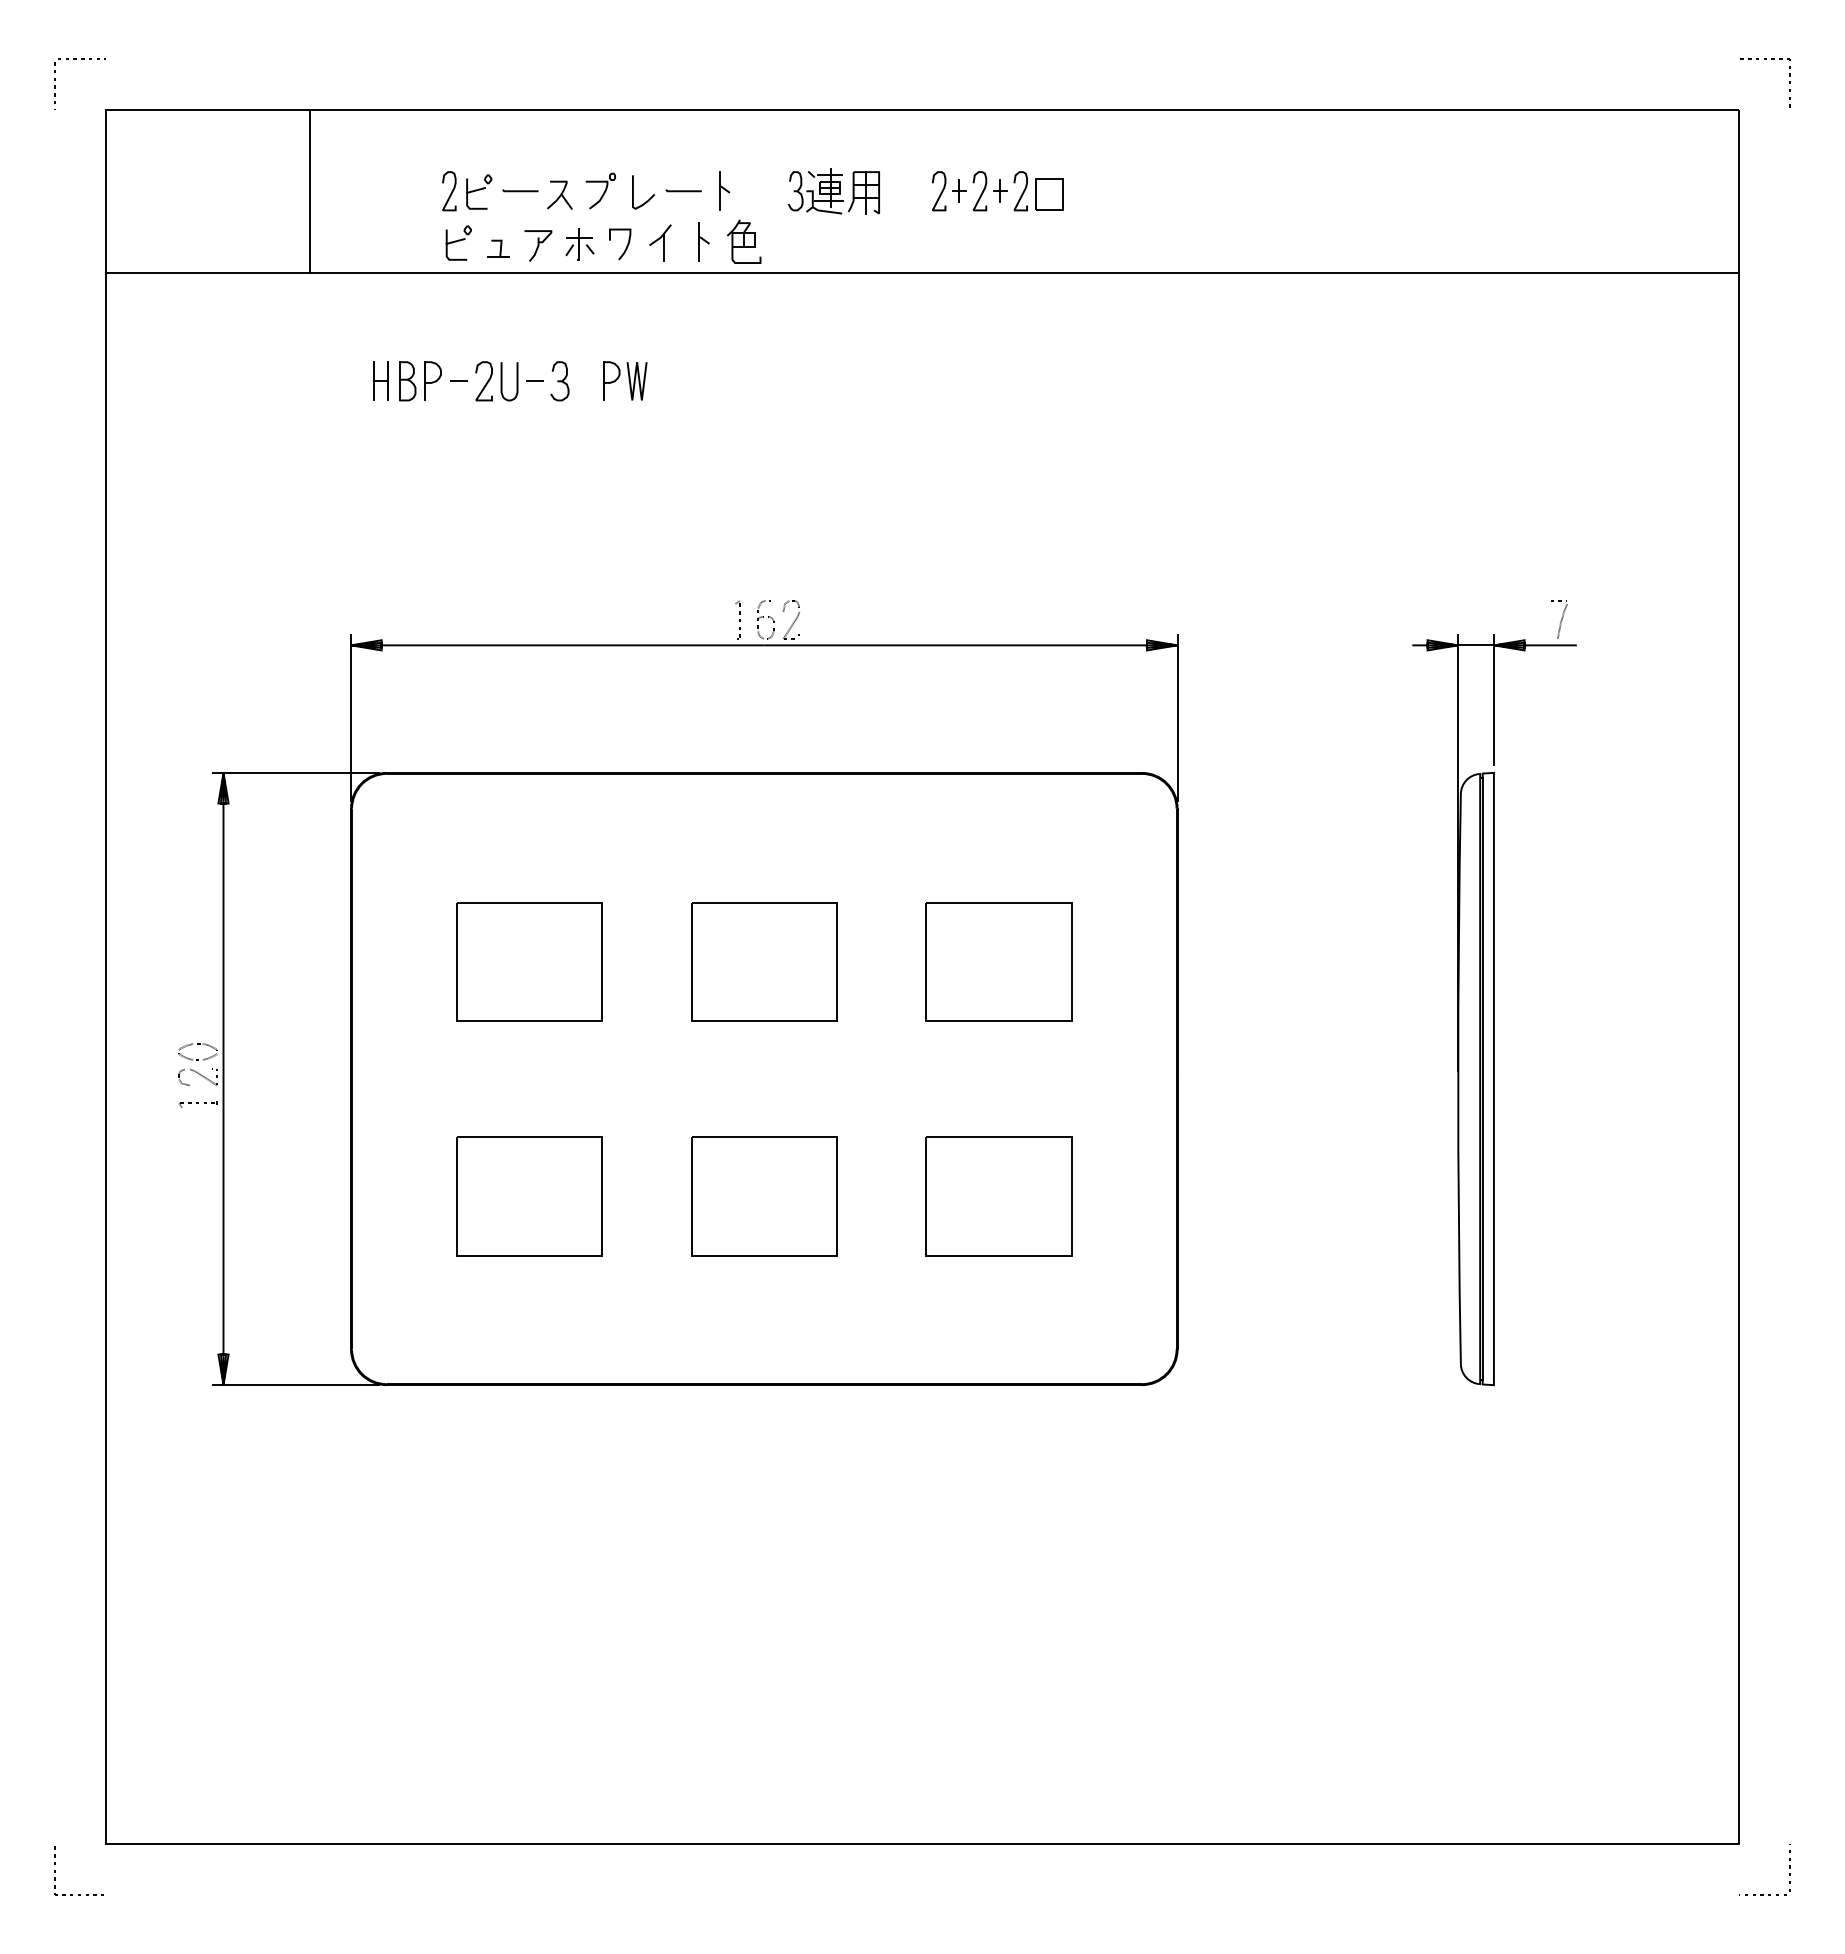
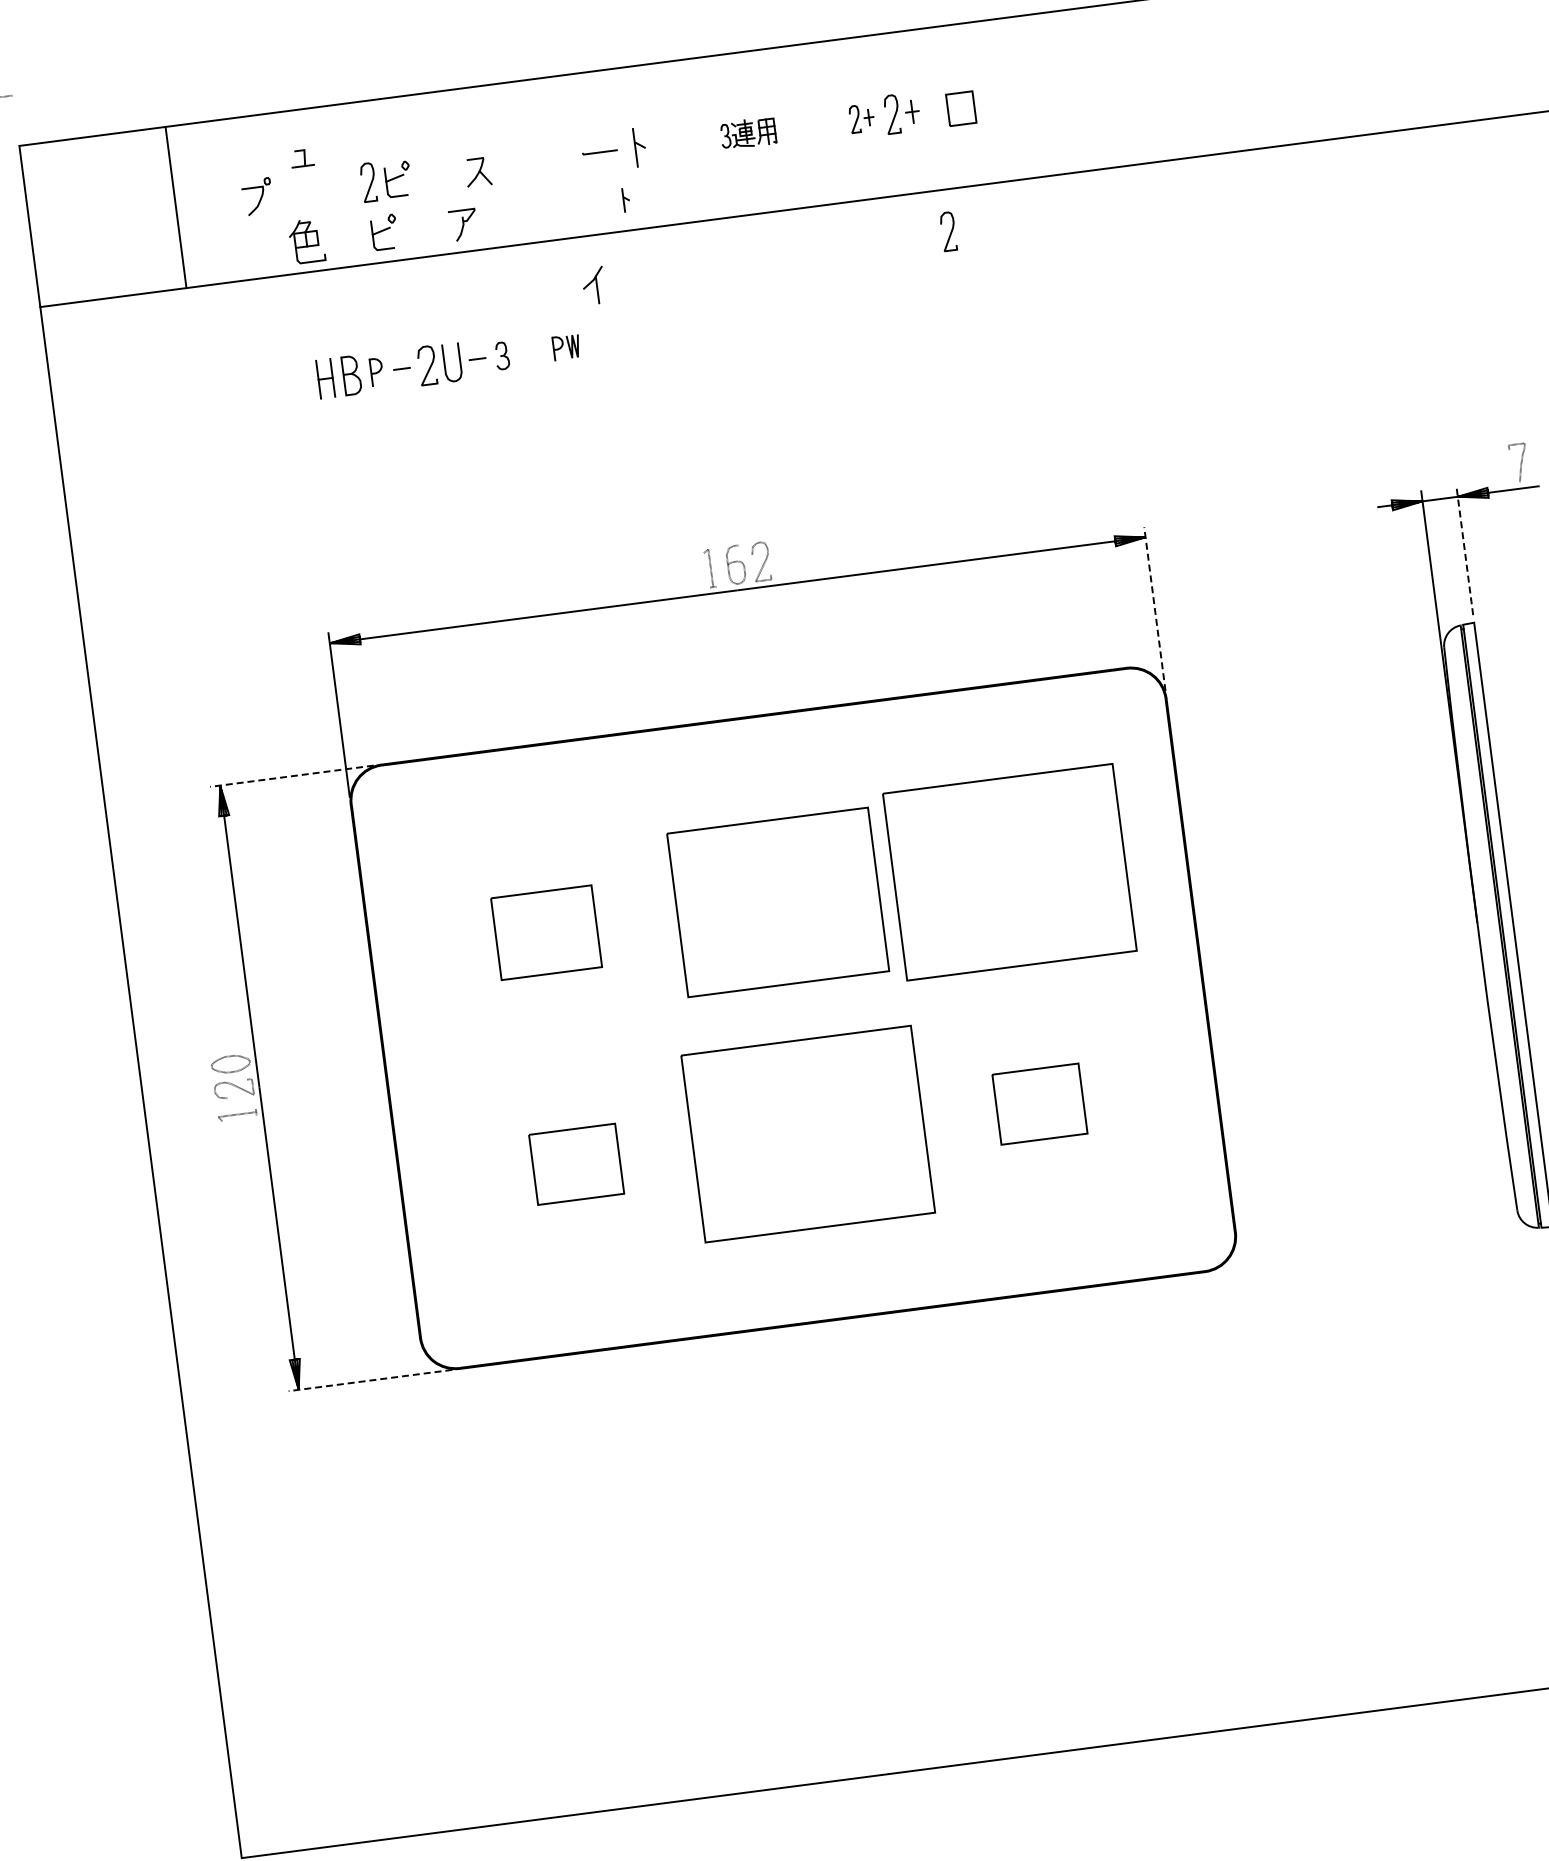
line: (310, 190) -> (176, 206), moved
line: (520, 190) -> (438, 172), removed
part: (600, 190) -> (257, 196), moved
part: (833, 191) -> (747, 133), size x0.6
part: (948, 191) -> (861, 118), size x0.7
curve: (1022, 192) -> (950, 232), moved
curve: (649, 198) -> (567, 163), removed
part: (703, 241) -> (625, 199), size x0.6
part: (744, 241) -> (307, 240), moved
part: (660, 242) -> (593, 284), moved
part: (579, 244) -> (503, 218), removed
curve: (626, 245) -> (550, 213), removed
part: (498, 248) -> (302, 158), moved
part: (432, 380) -> (376, 371), size x0.7
part: (625, 380) -> (566, 346), size x0.6
part: (559, 381) -> (501, 356), size x0.7
line: (1493, 699) -> (1464, 550), solid -> dashed
line: (1177, 718) -> (1154, 609), solid -> dashed
line: (296, 772) -> (292, 775), solid -> dashed
part: (529, 961) -> (546, 932), size x0.7
part: (764, 961) -> (778, 902), size x1.4
part: (998, 961) -> (1009, 872), size x1.6
part: (529, 1196) -> (576, 1164), size x0.6
part: (764, 1196) -> (808, 1134), size x1.6
part: (998, 1196) -> (1039, 1104), size x0.6
line: (296, 1385) -> (370, 1380), solid -> dashed

